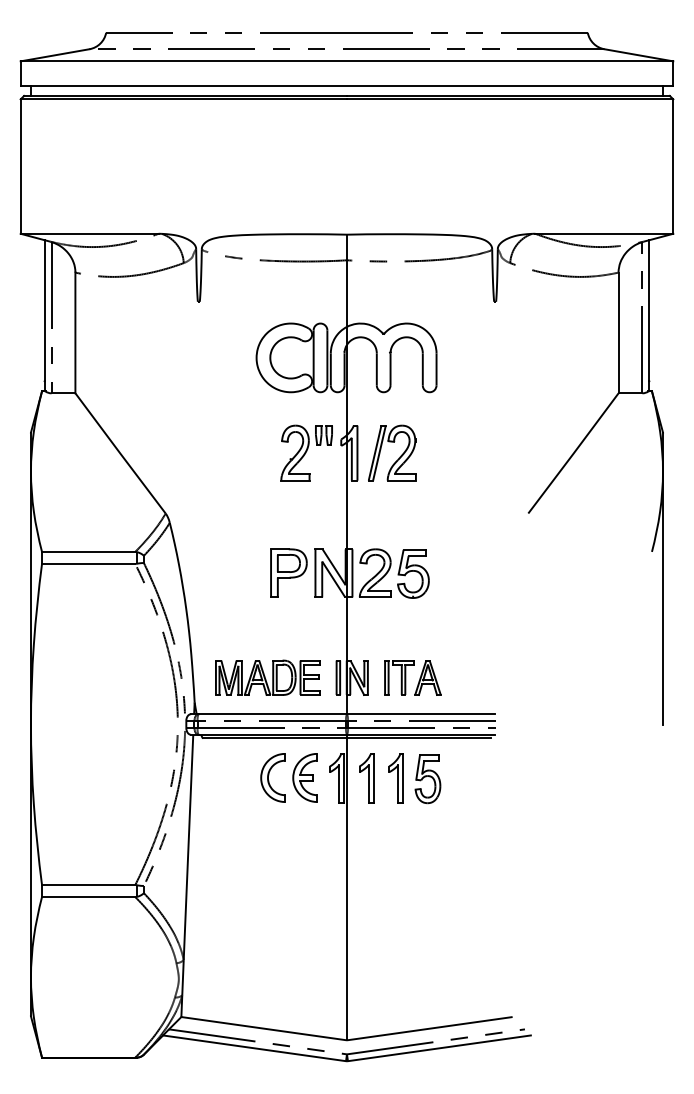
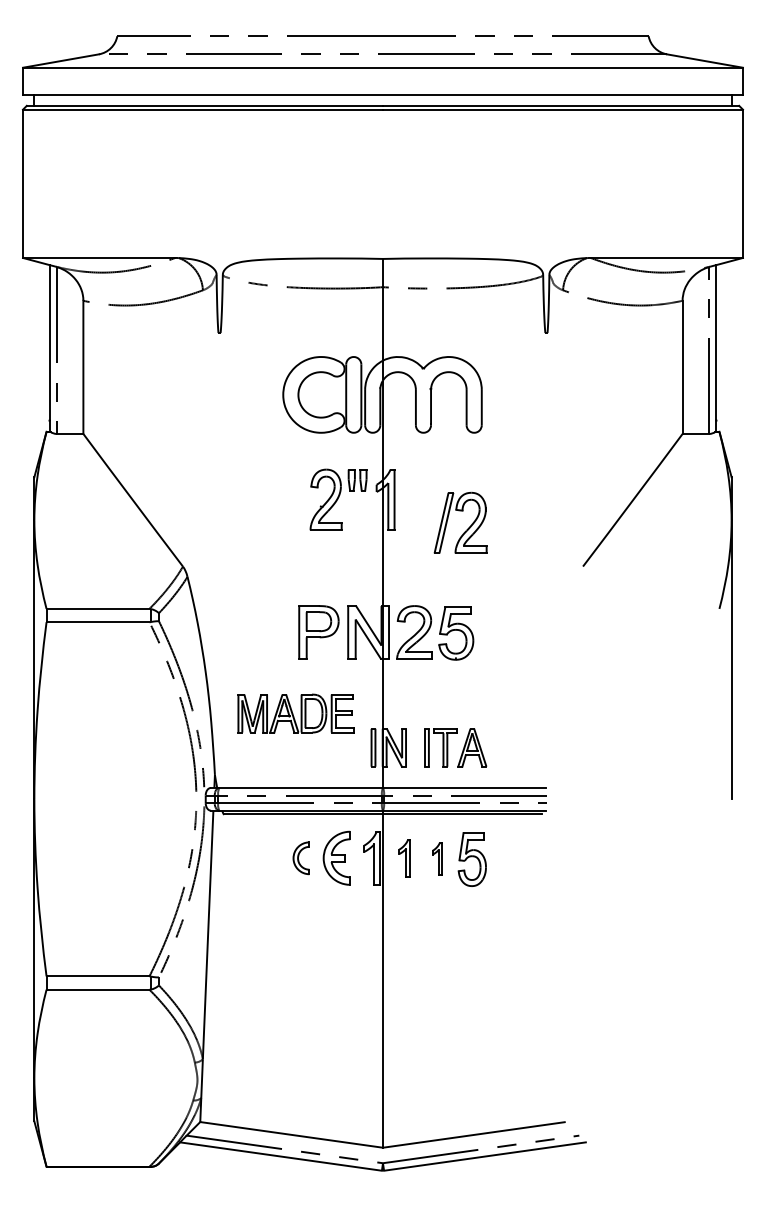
part: (399, 456) -> (468, 526), moved
part: (267, 677) -> (295, 713), moved
part: (272, 777) -> (300, 857), size x0.6
part: (366, 778) -> (404, 858), size x0.7
part: (395, 778) -> (436, 858), size x0.6

